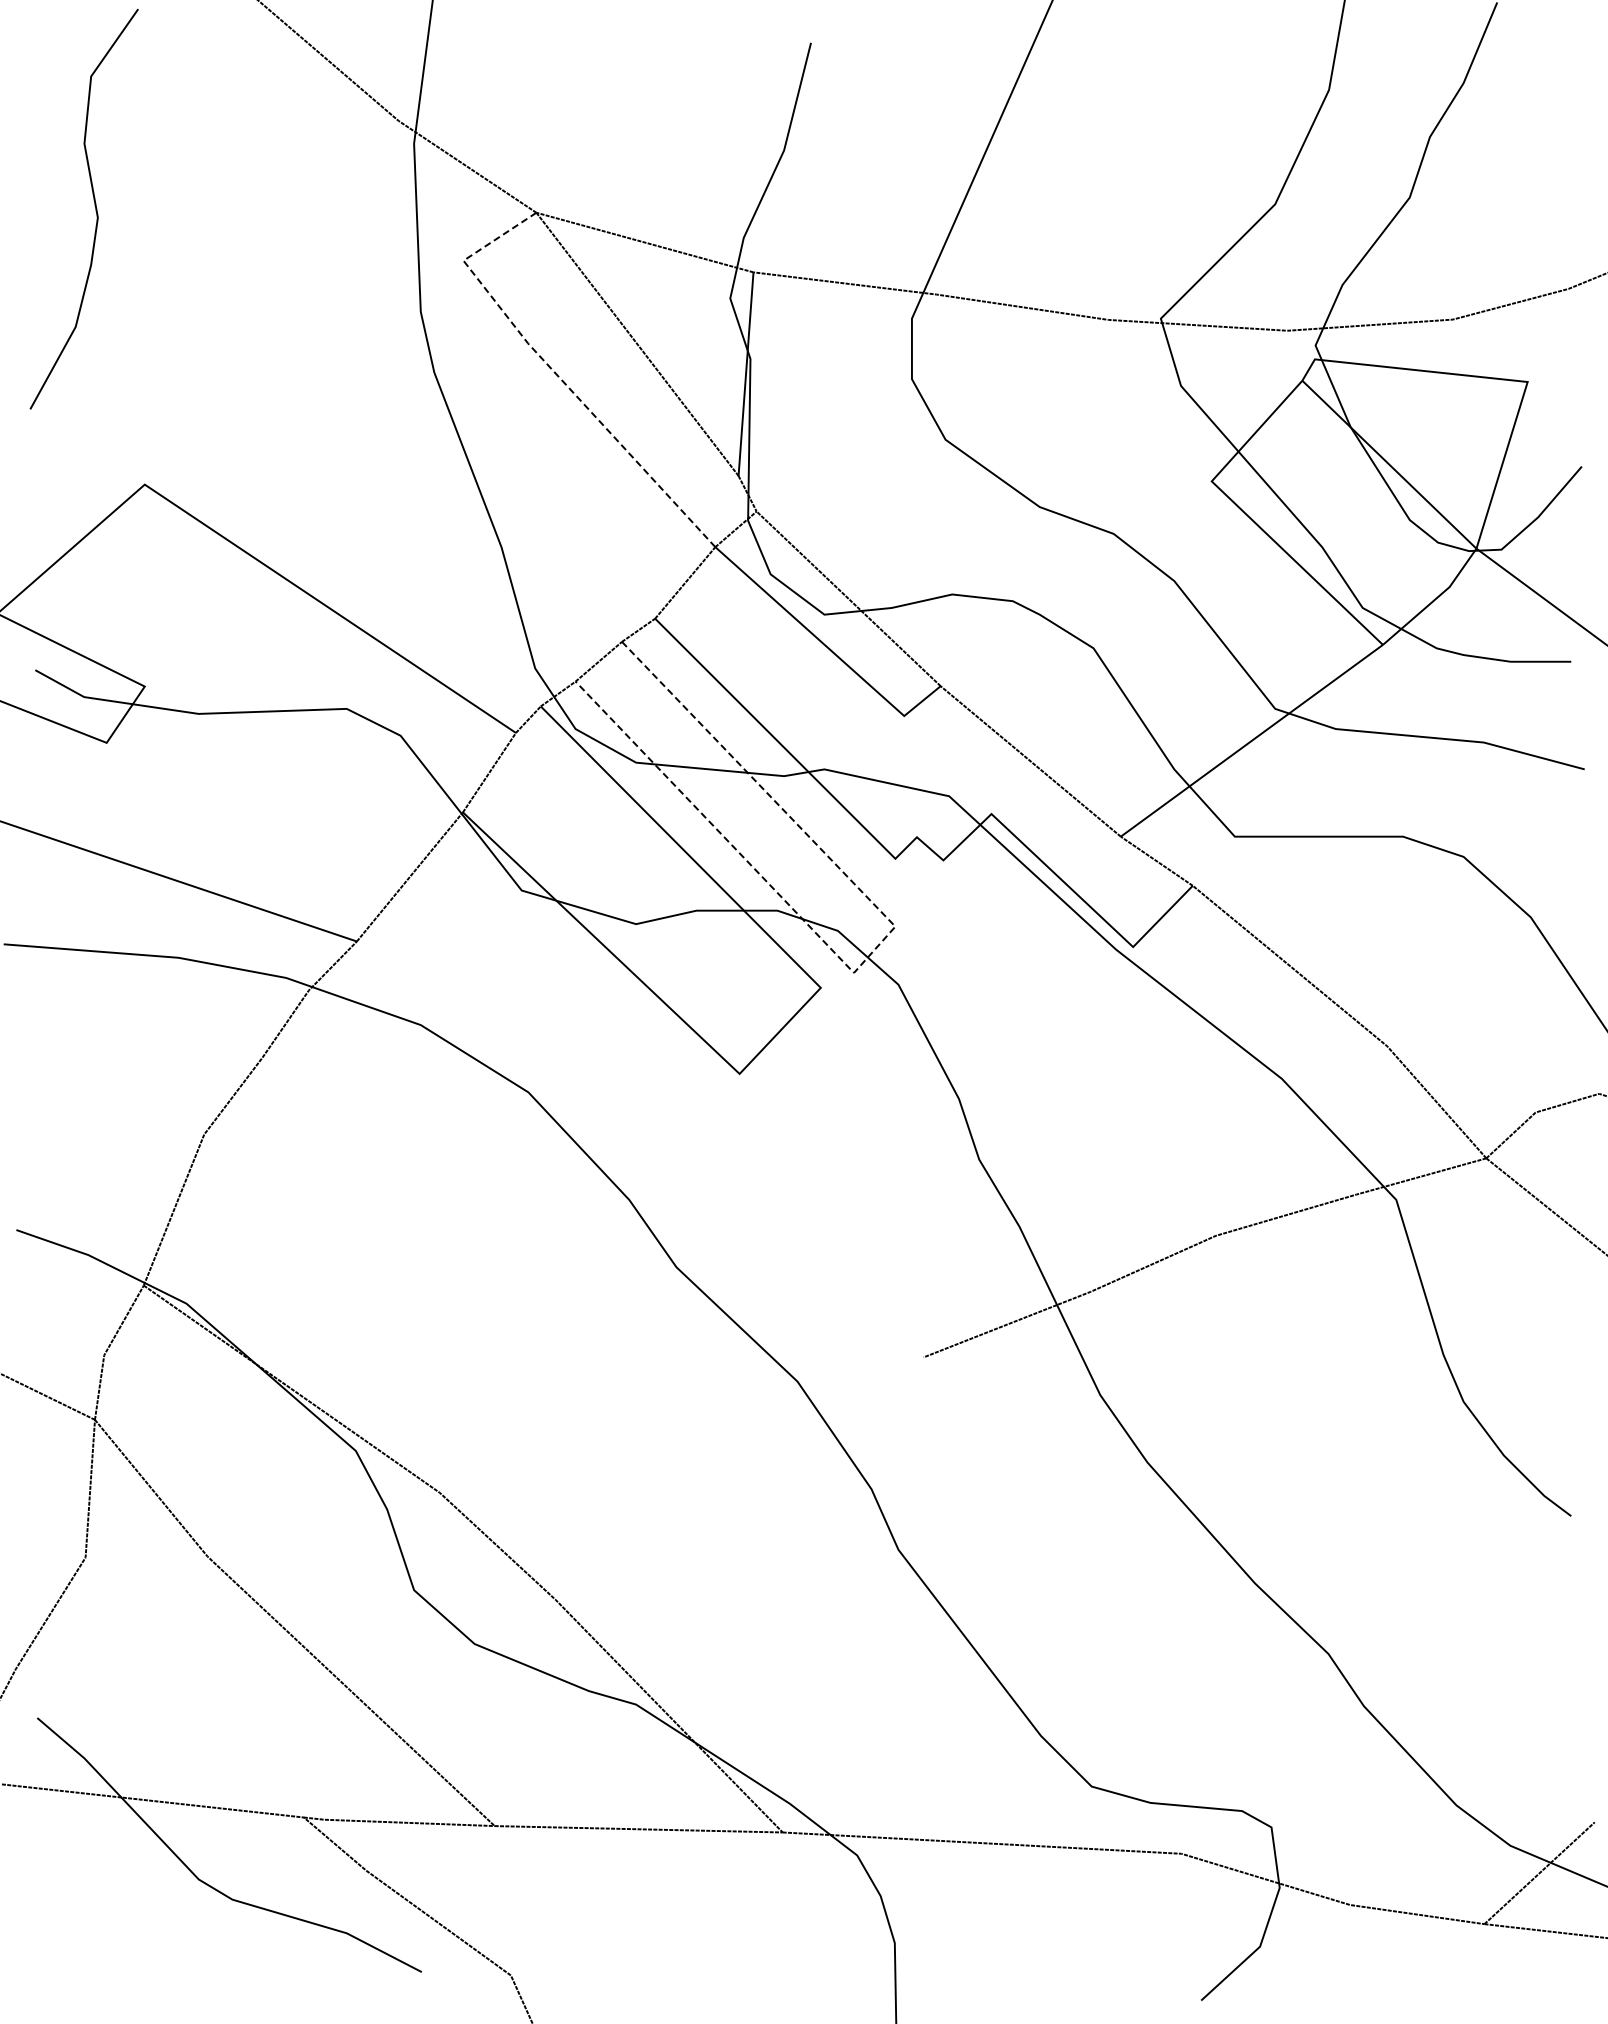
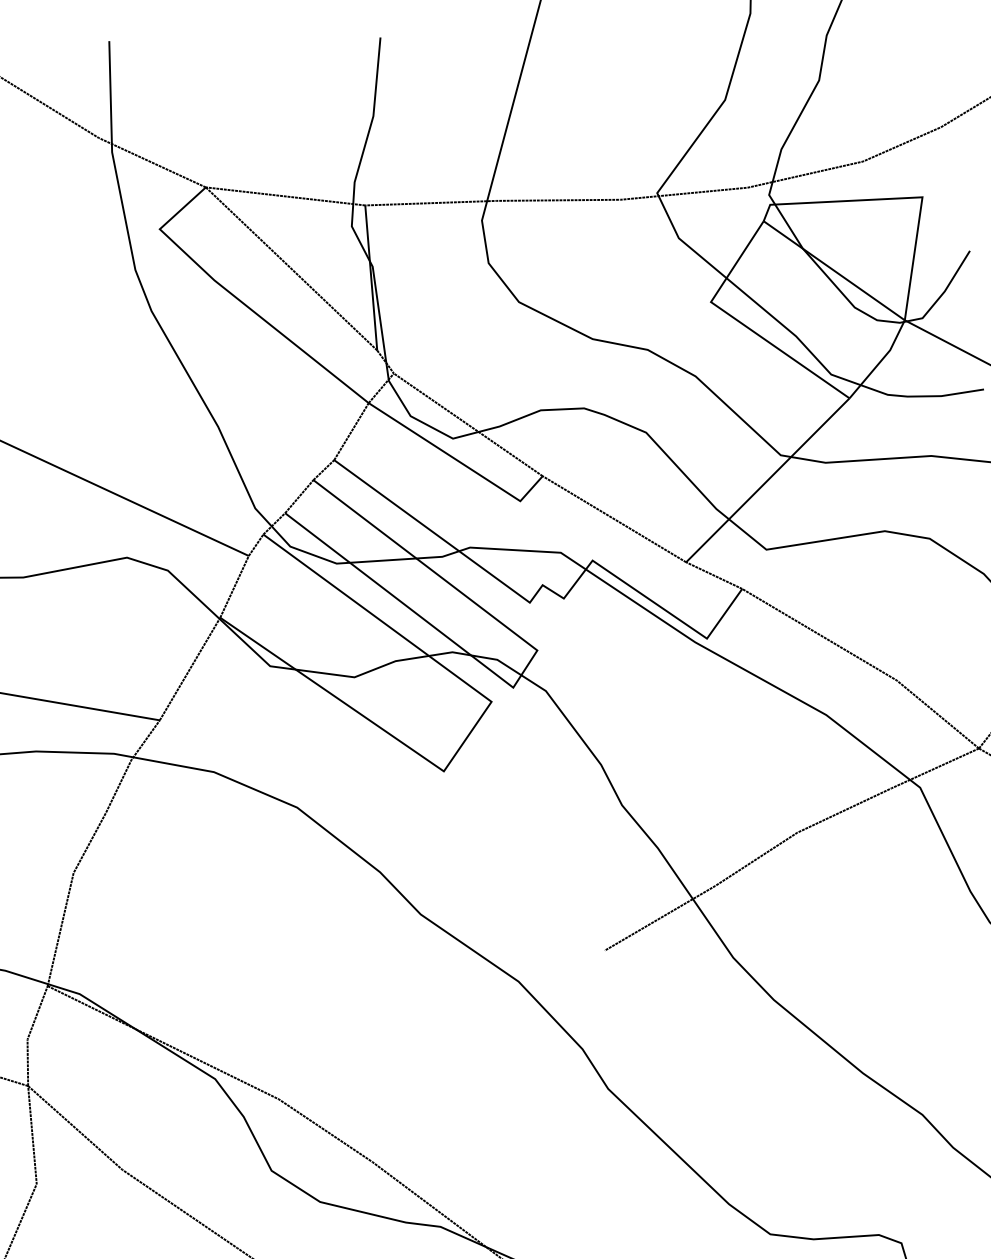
line: (555, 373) -> (237, 298), dashed -> solid
line: (871, 953) -> (523, 672), dashed -> solid

